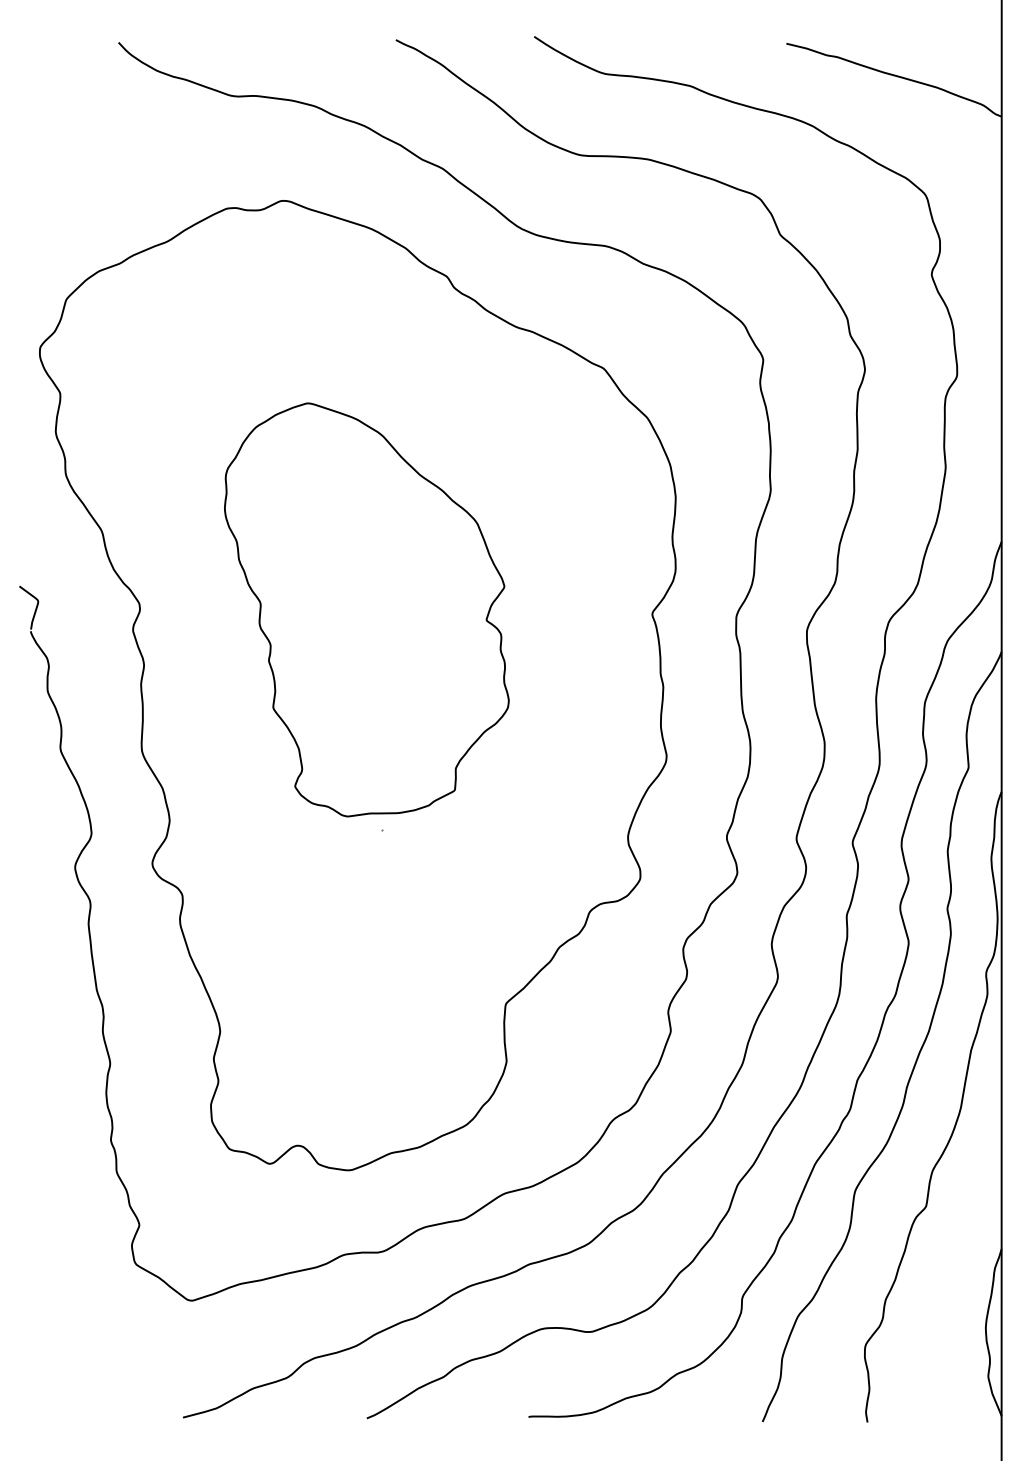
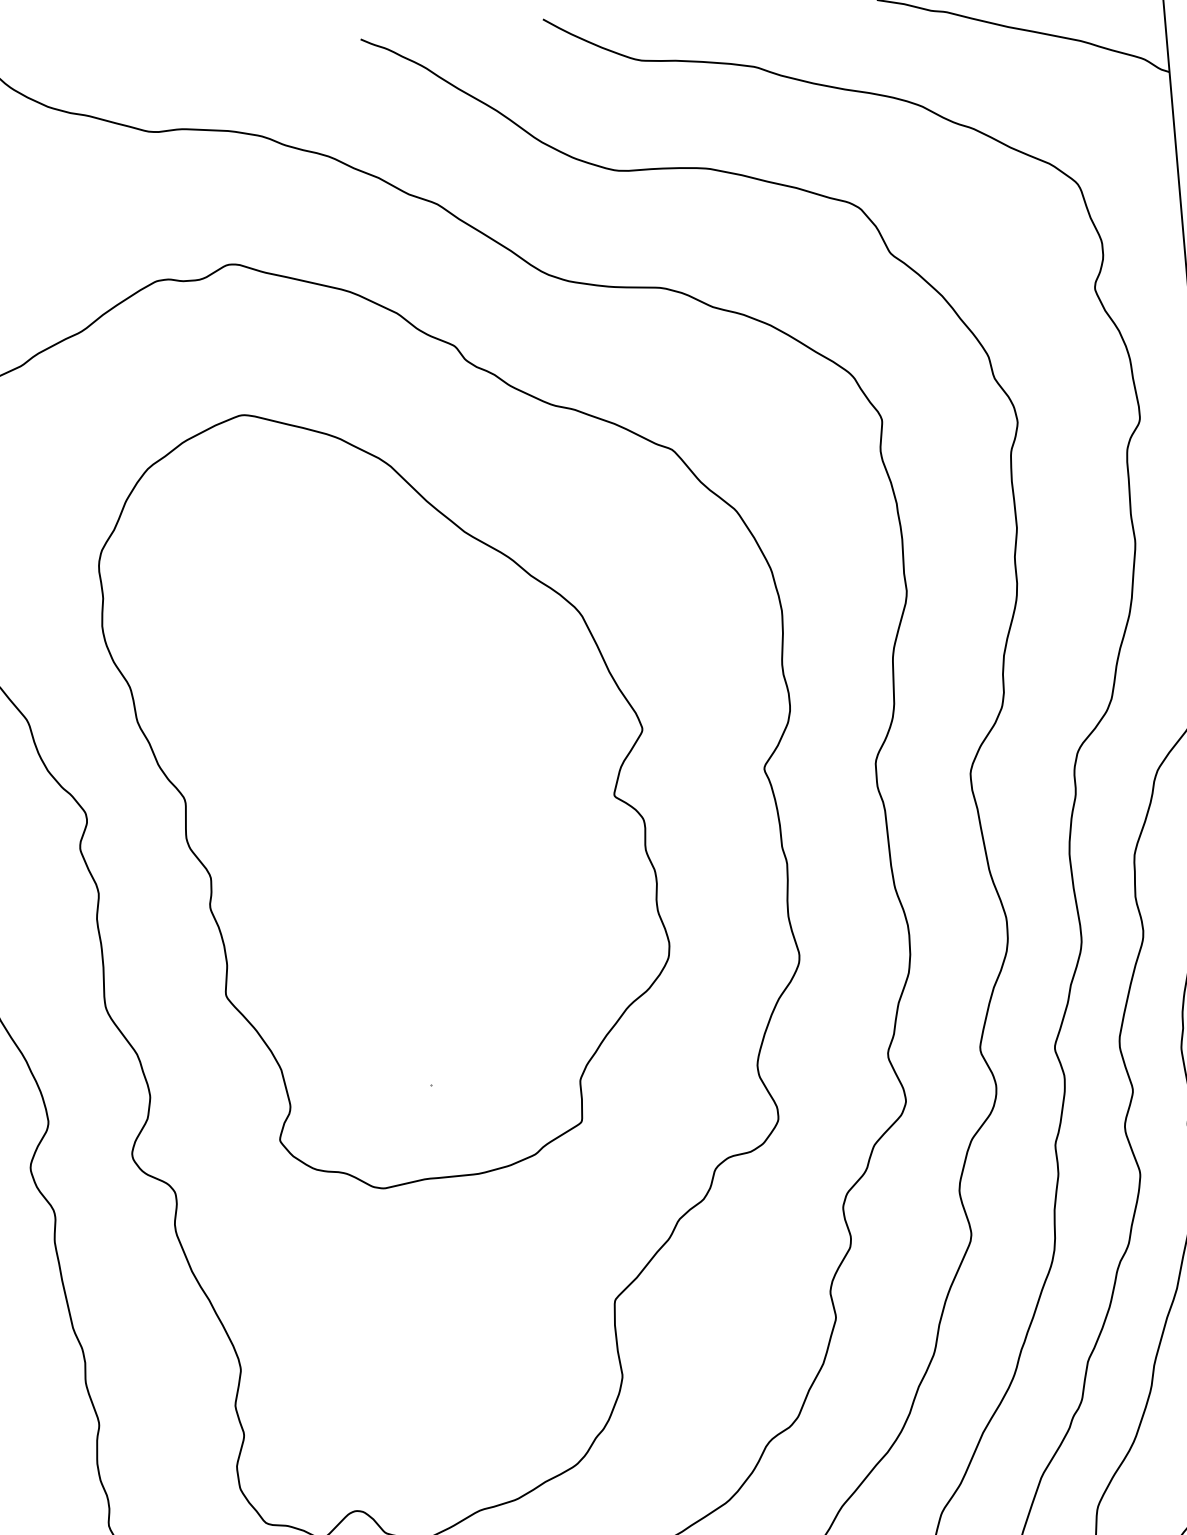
part: (366, 609) -> (386, 795), size x1.43

